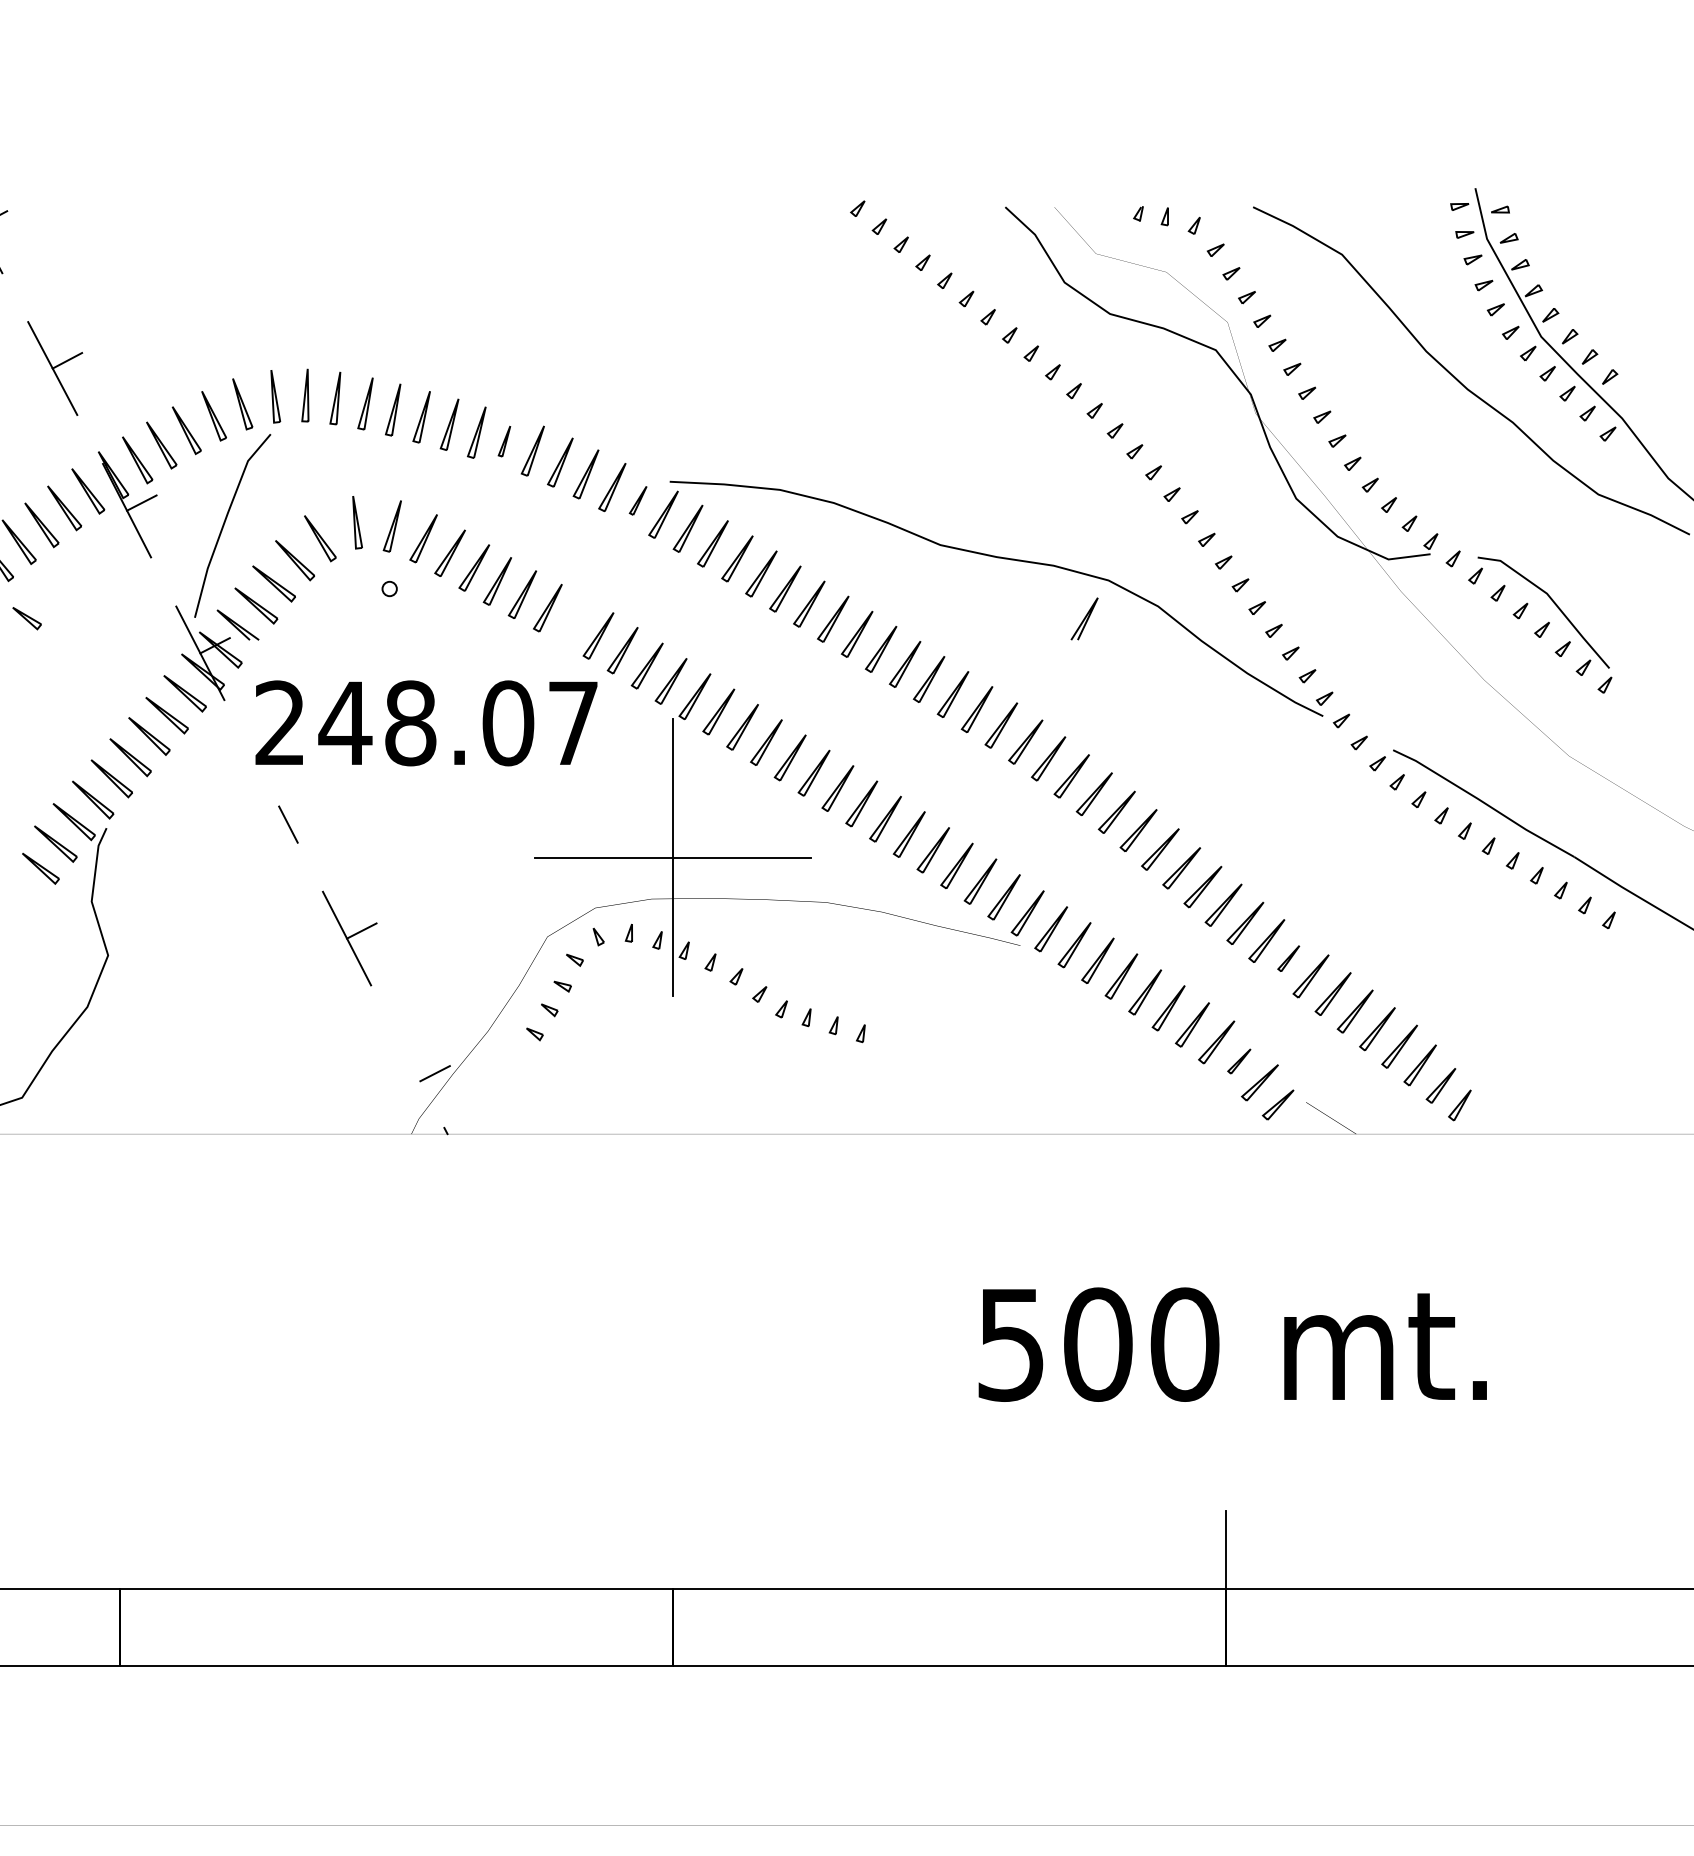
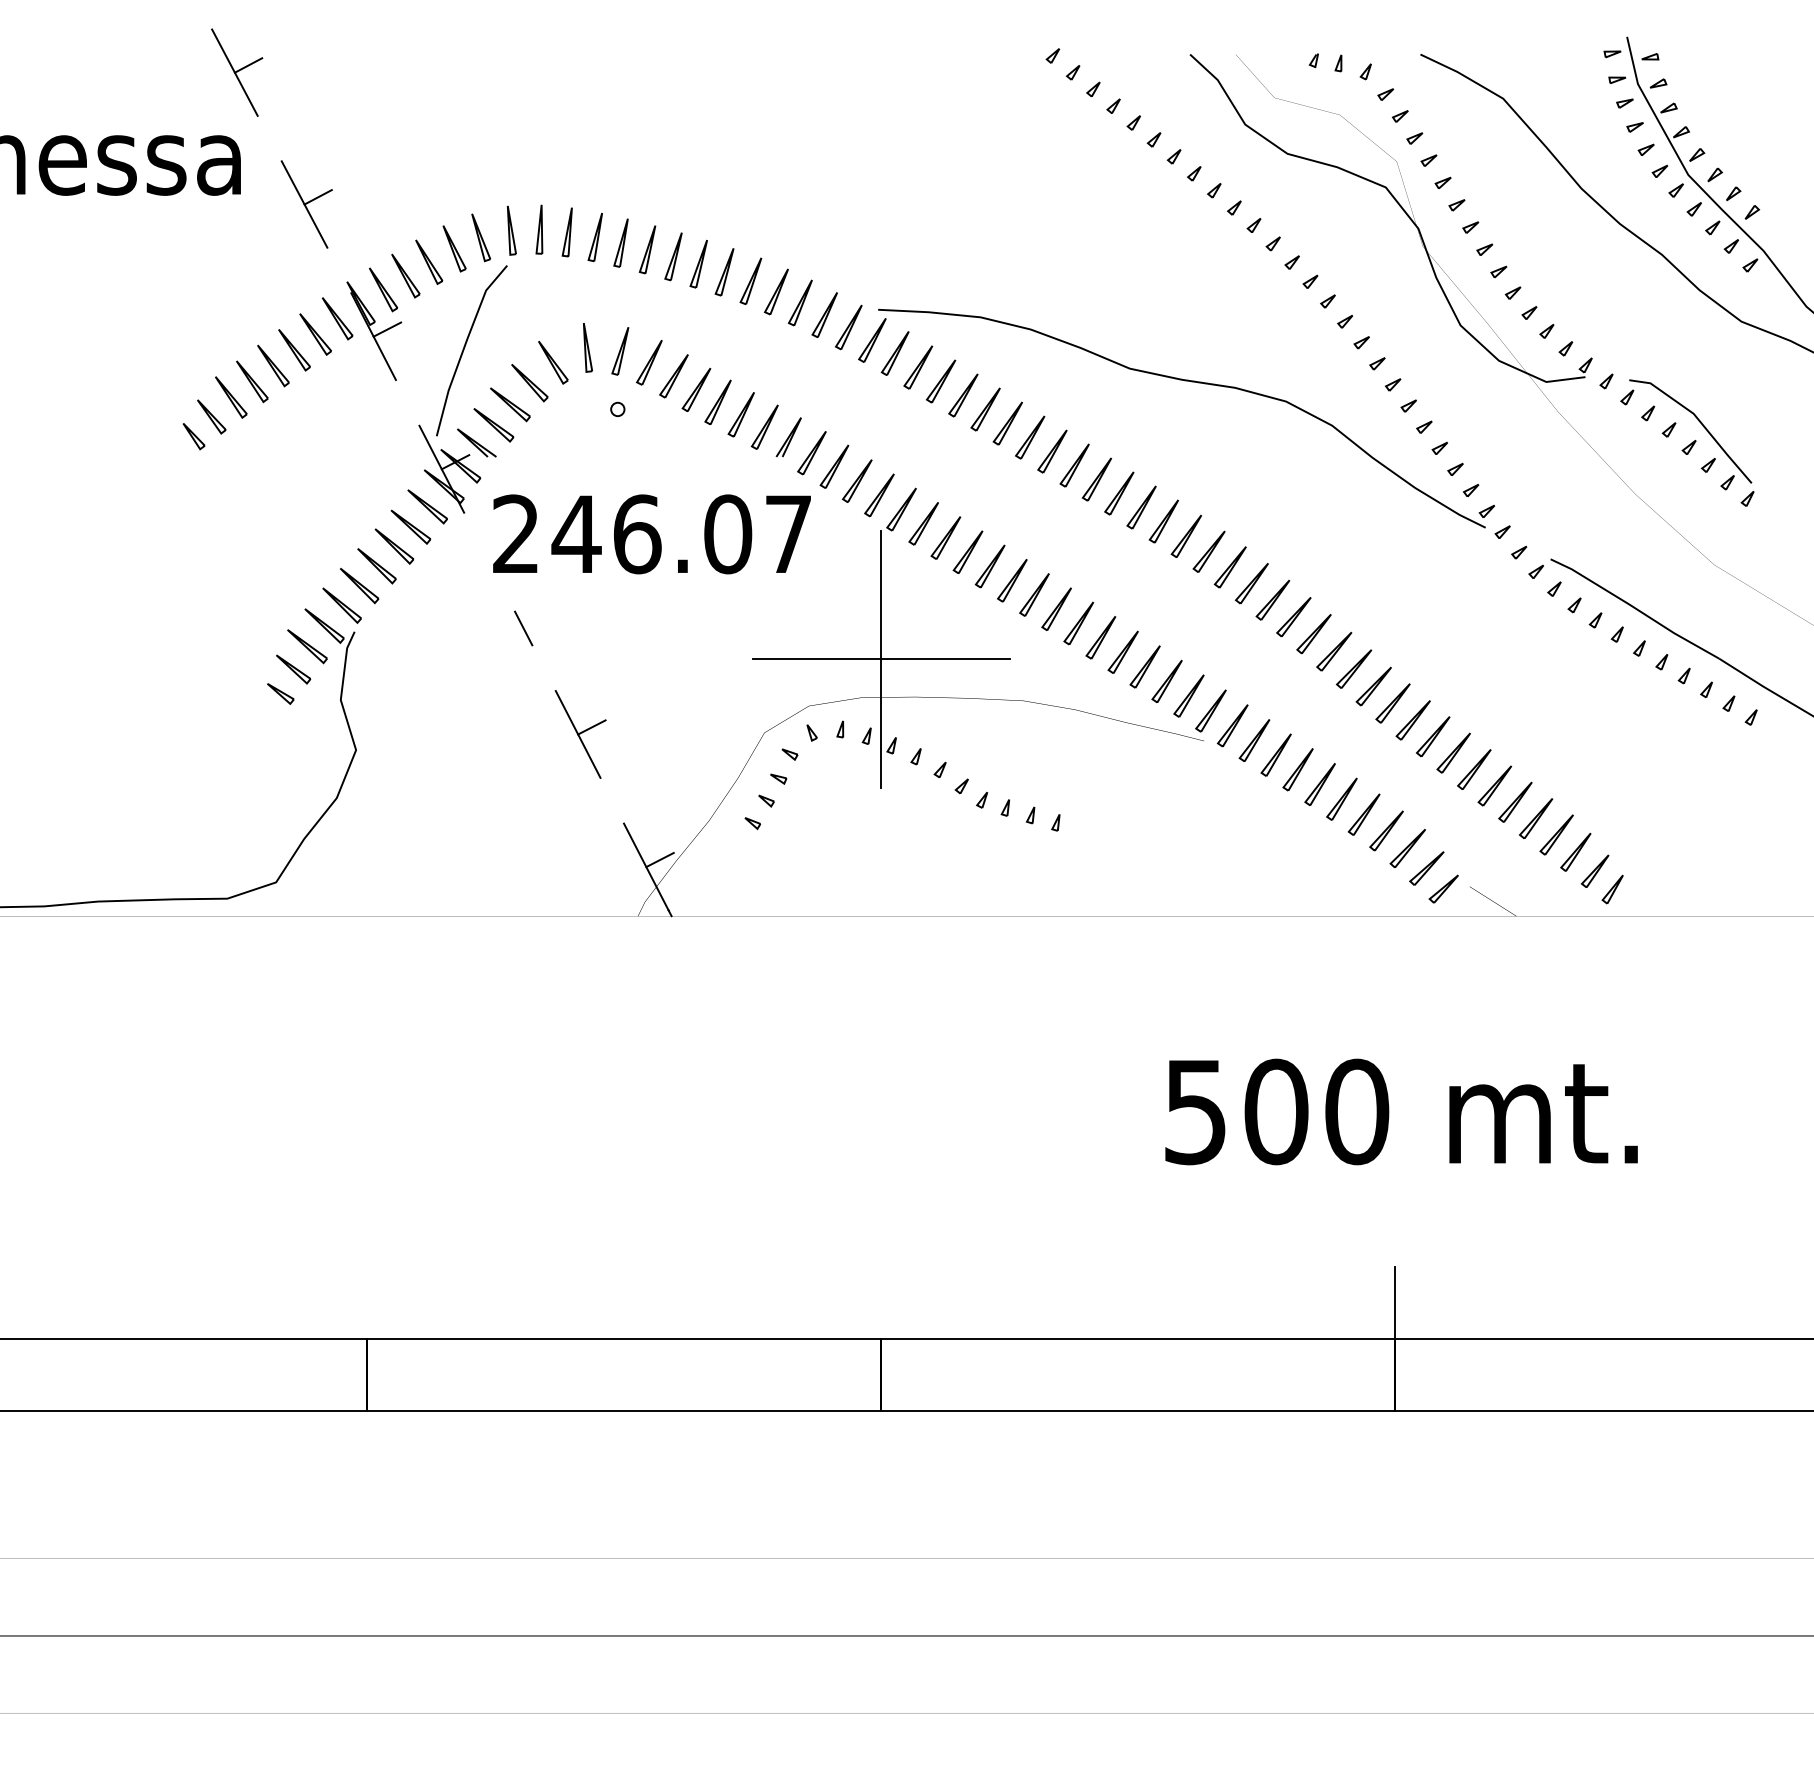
part: (504, 441) -> (724, 272), size x1.67
part: (637, 500) -> (848, 327), size x1.67
part: (26, 618) -> (280, 693), moved
line: (1084, 619) -> (788, 437), moved
text: (410, 723) -> (637, 534), 248.07 -> 246.07
part: (1288, 958) -> (1453, 752), size x1.67
part: (1239, 1061) -> (1407, 848), size x1.67
line: (419, 1080) -> (645, 866), added

